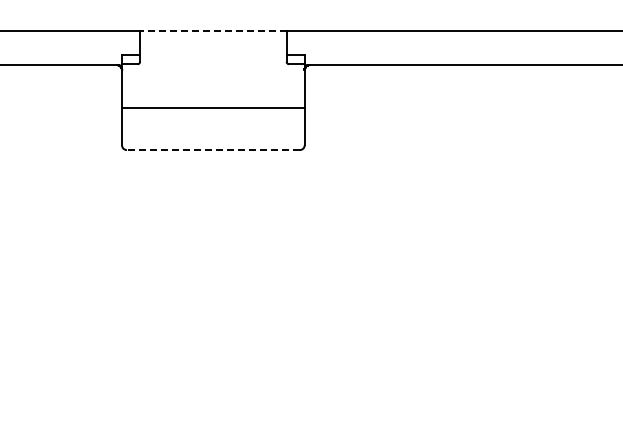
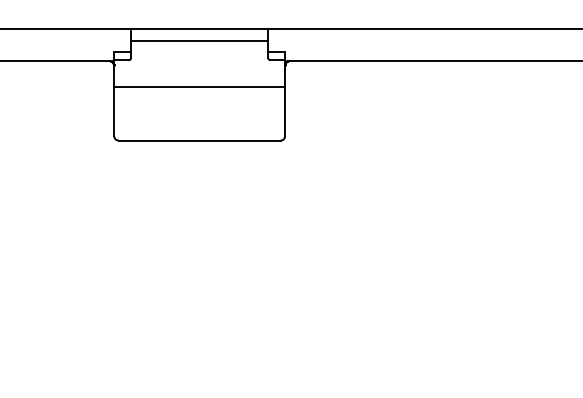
line: (212, 31) -> (198, 29), dashed -> solid
line: (213, 43) -> (199, 40), added
line: (213, 108) -> (199, 86), moved
line: (212, 150) -> (198, 140), dashed -> solid

